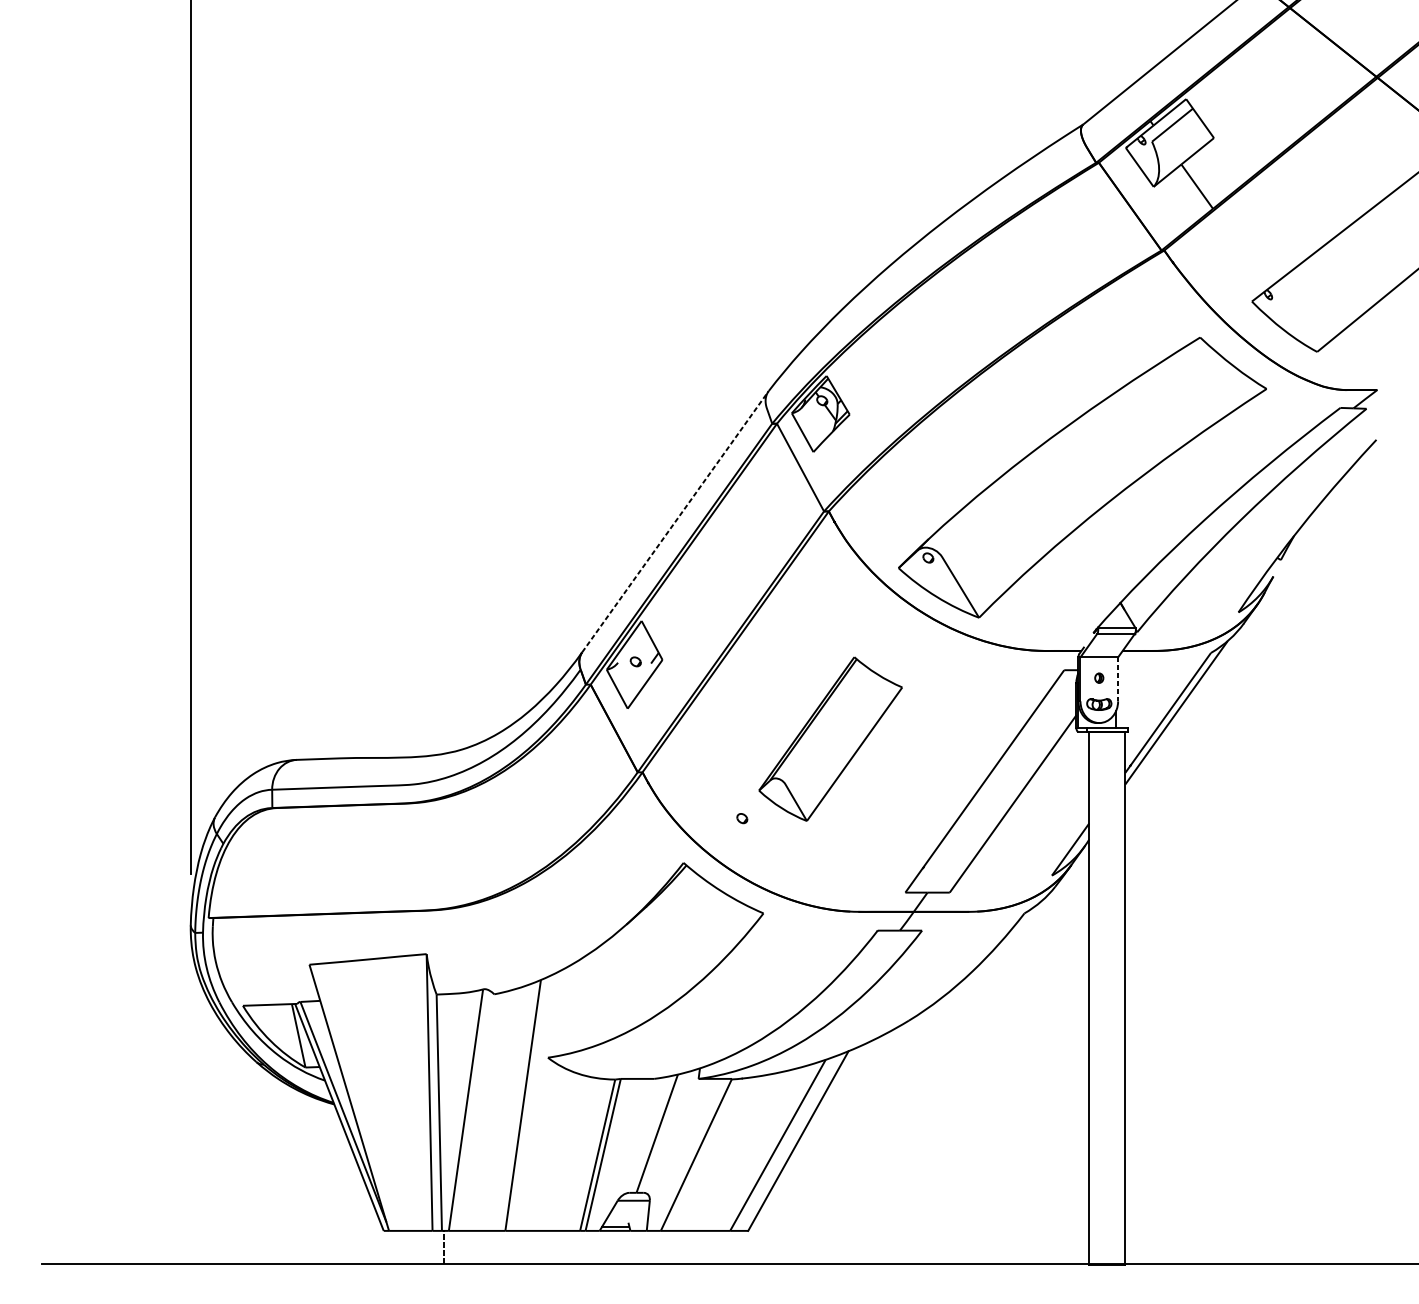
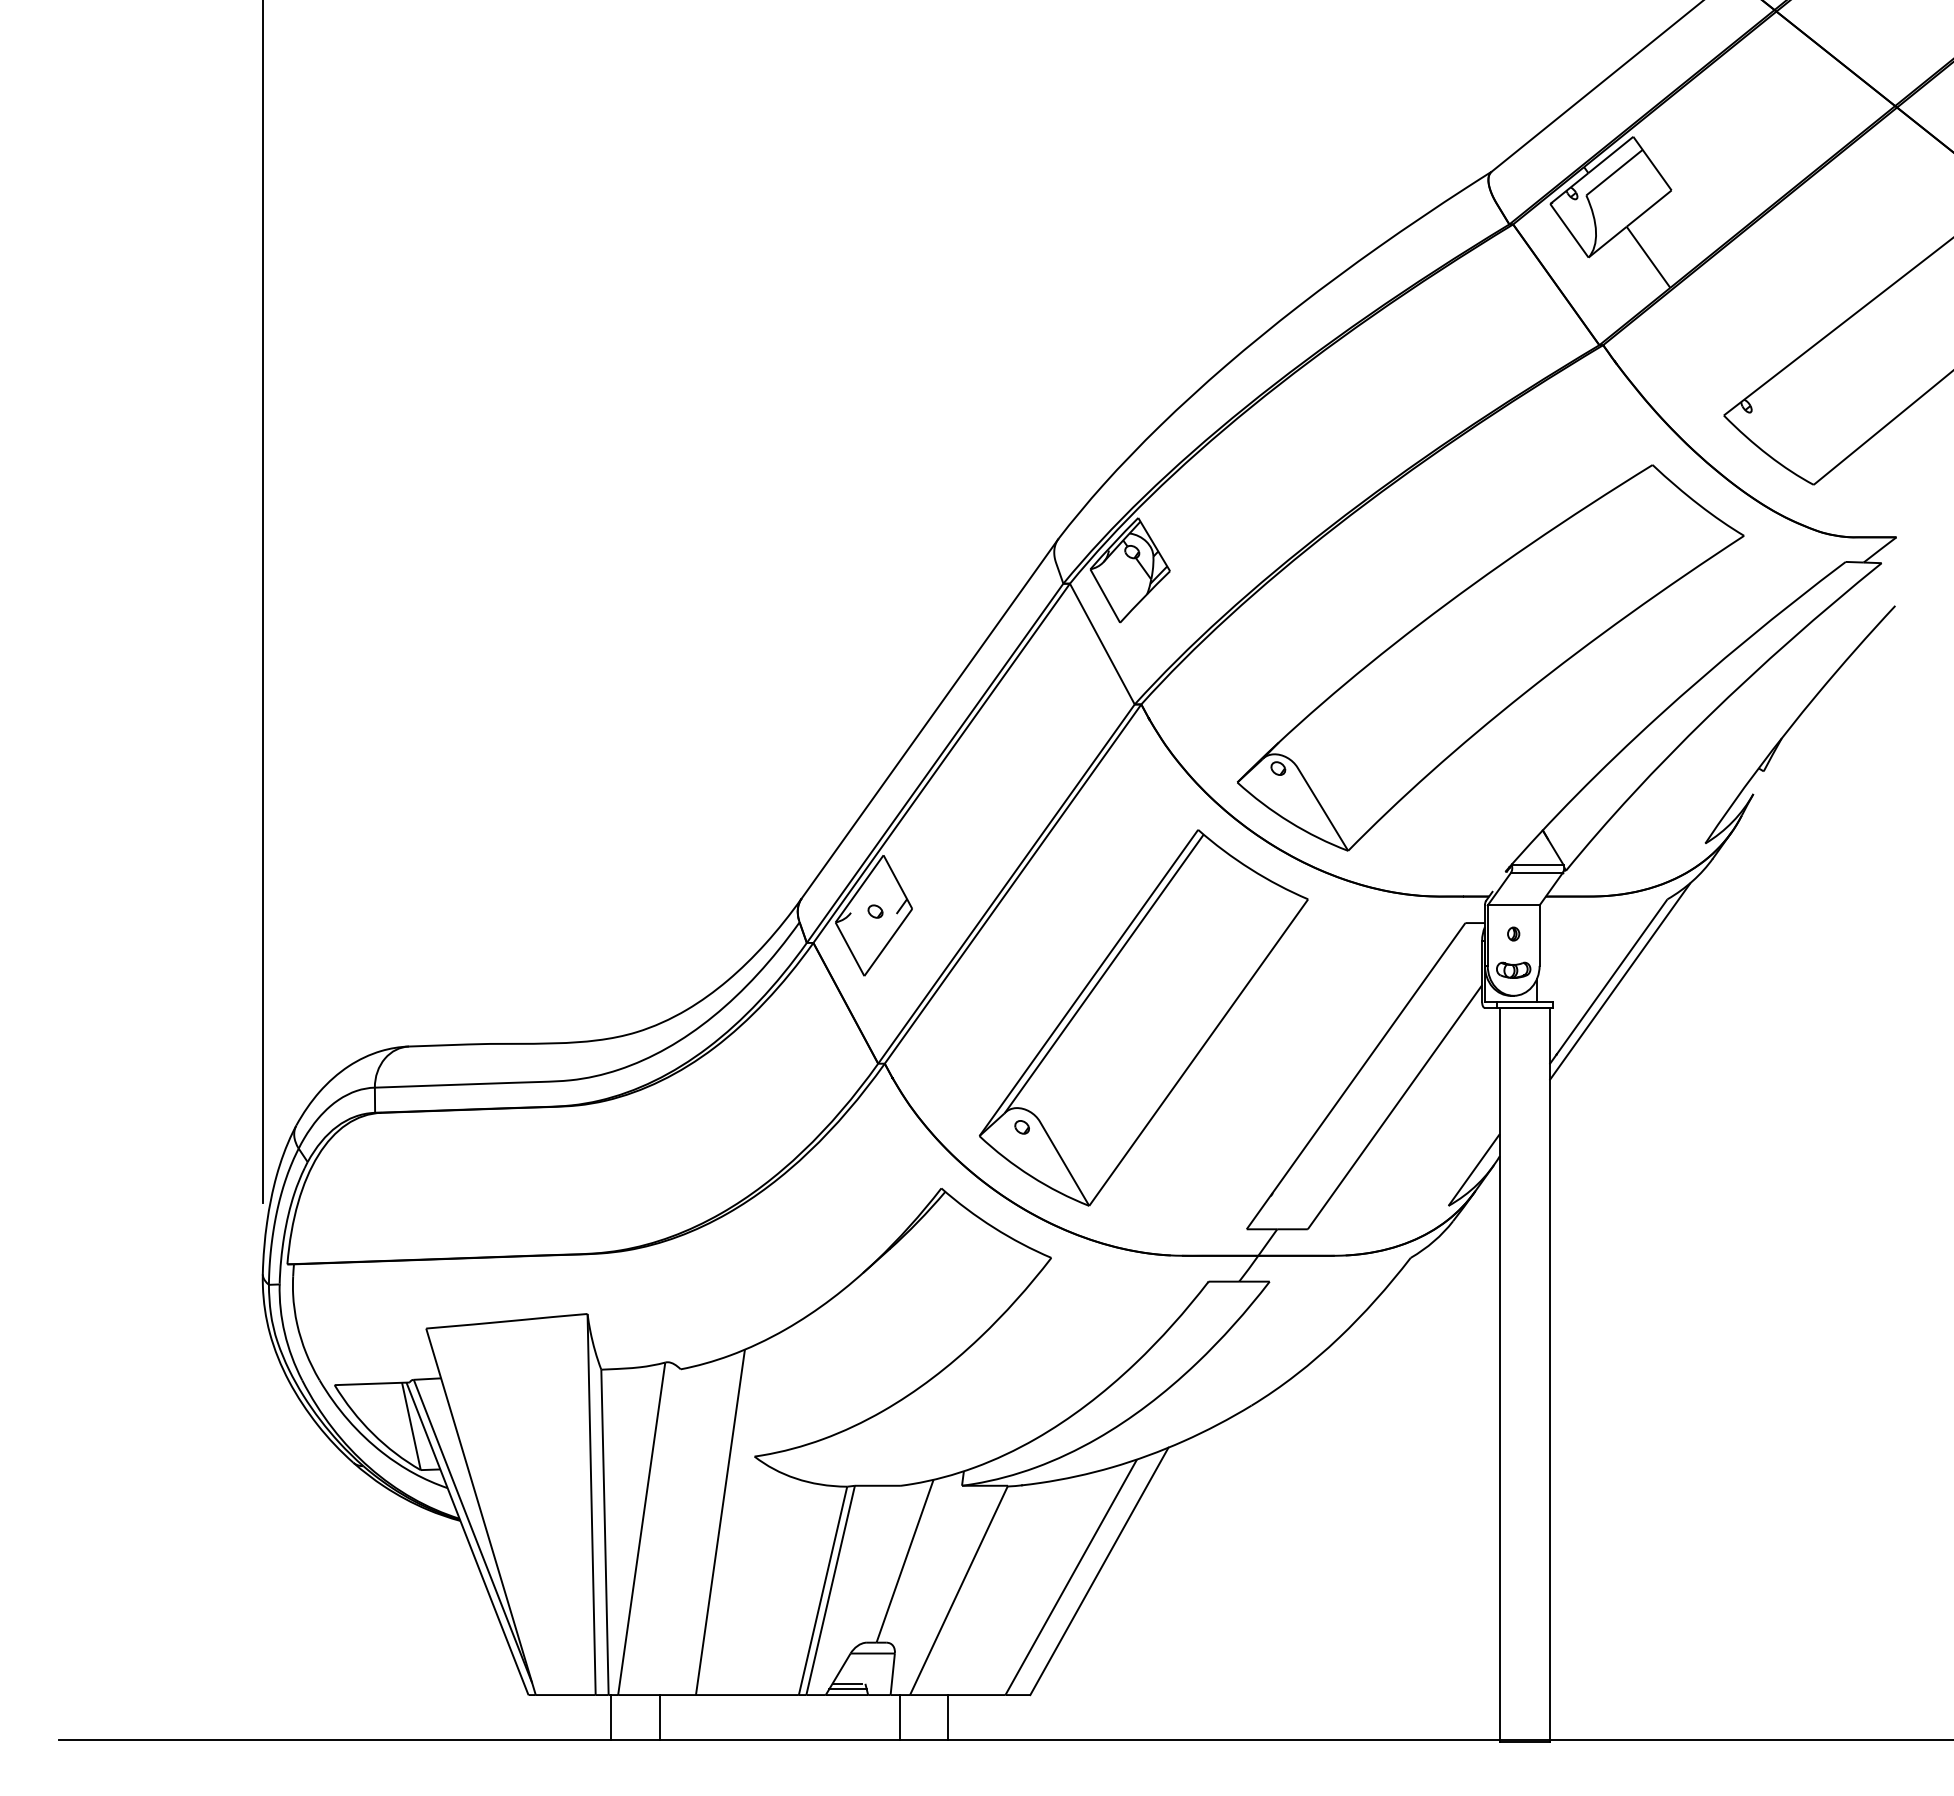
line: (675, 521) -> (930, 718), dashed -> solid
line: (1118, 679) -> (1539, 936), dashed -> solid
part: (830, 738) -> (1143, 1017), size x1.67
line: (614, 1222) -> (846, 1683), added
line: (444, 1247) -> (611, 1717), dashed -> solid
line: (478, 1247) -> (659, 1717), added
line: (653, 1247) -> (899, 1717), added
line: (688, 1247) -> (948, 1717), added

